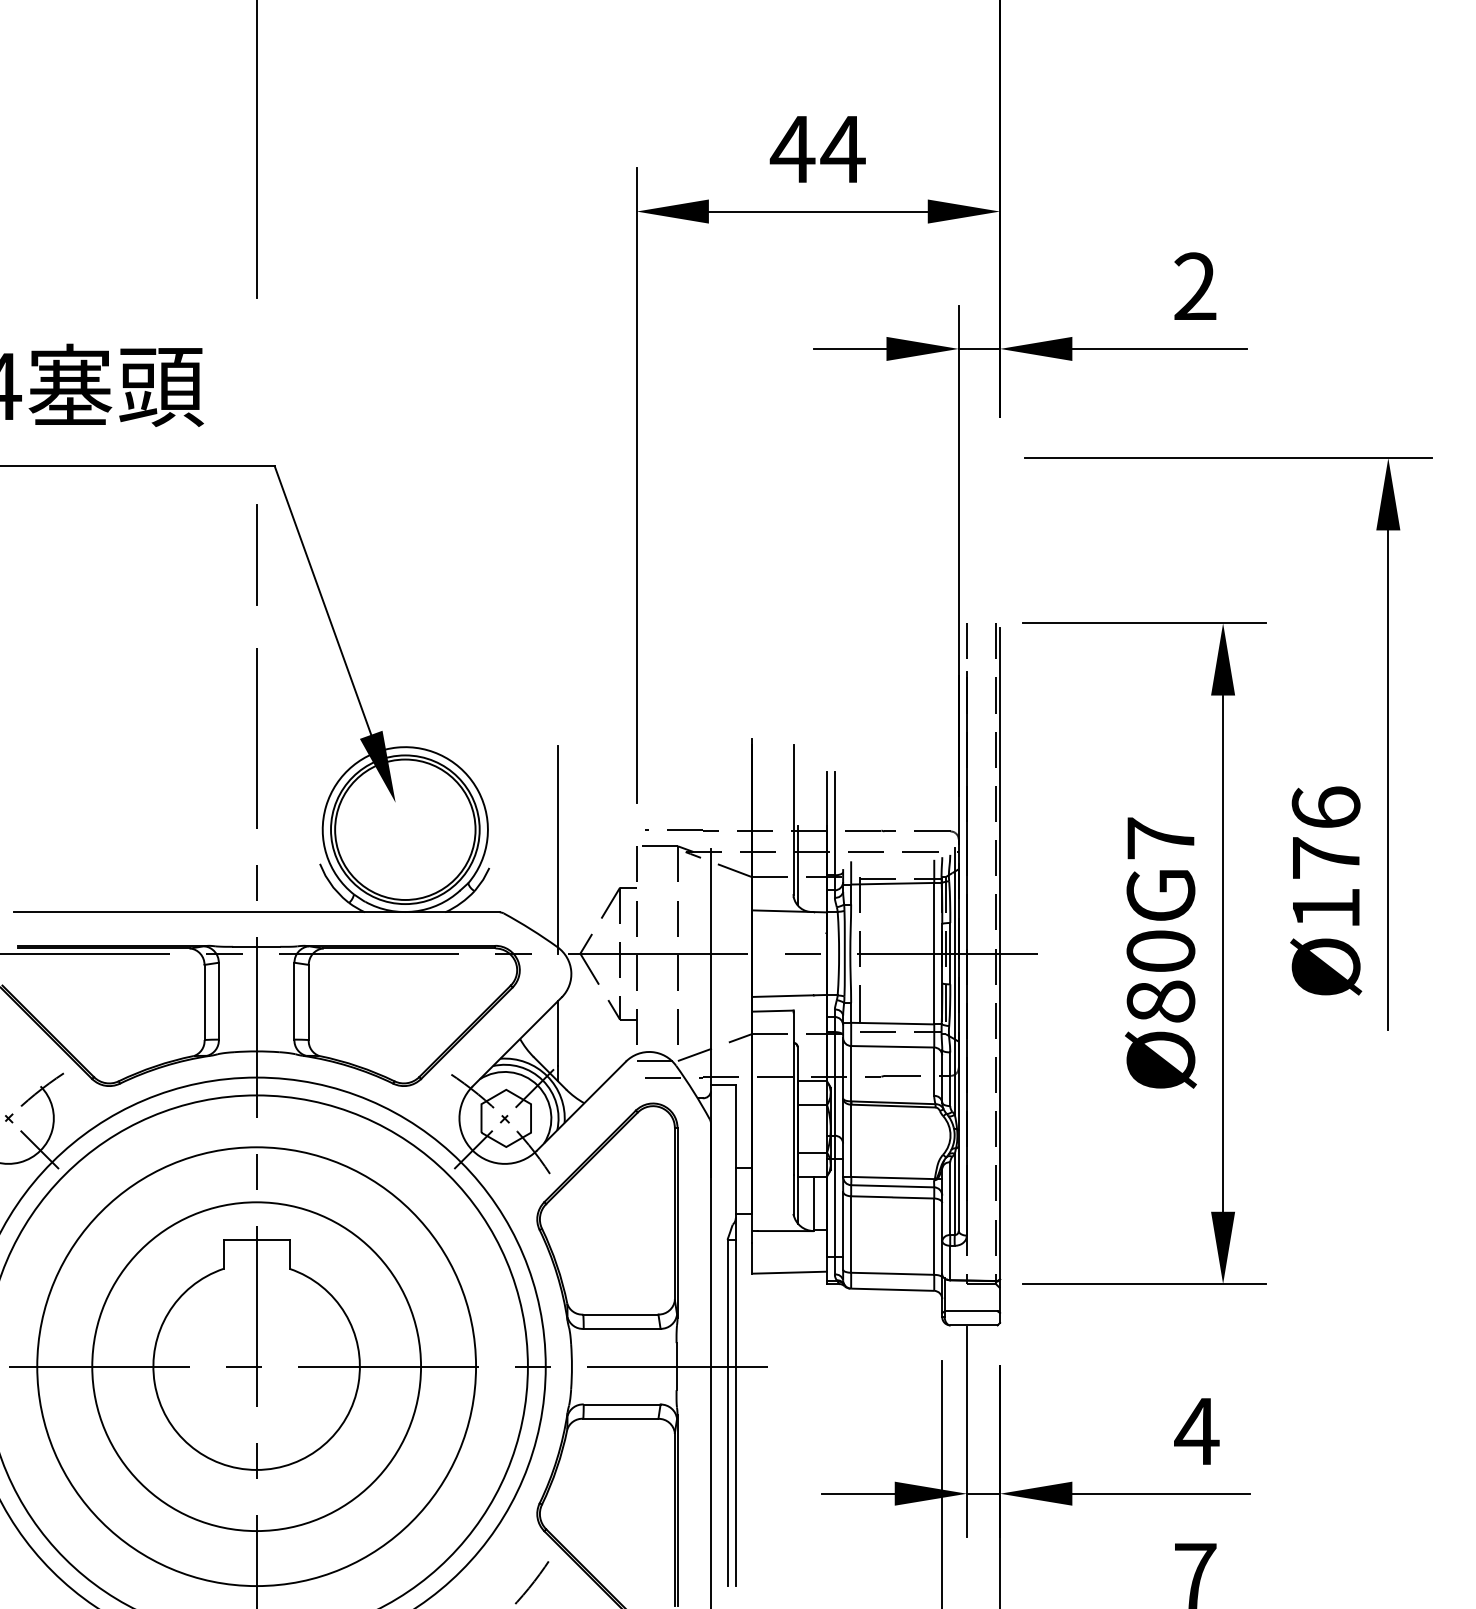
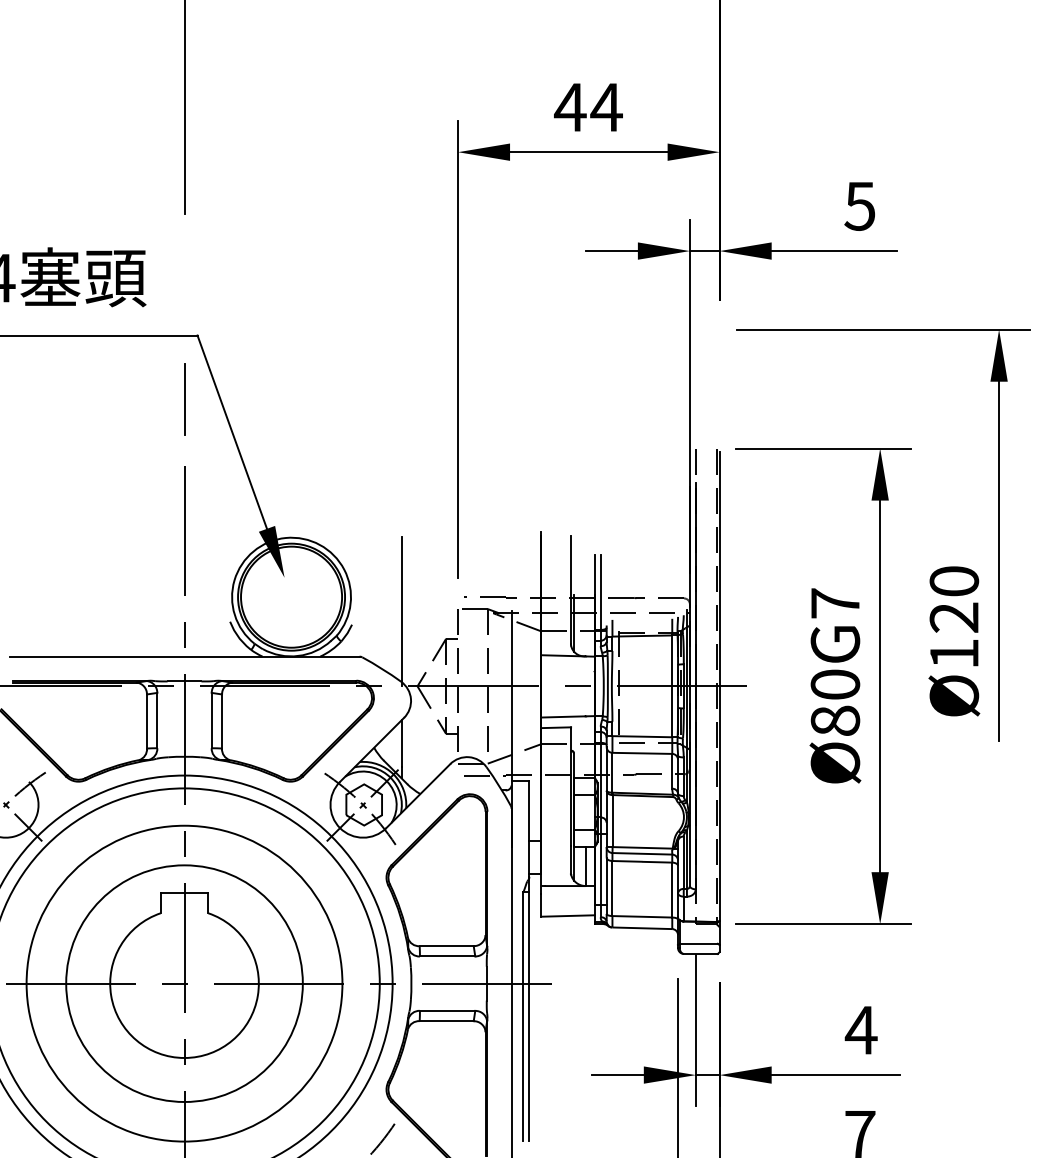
text: (1194, 286) -> (859, 206), 2 -> 5
text: (1325, 832) -> (953, 599), Ø176 -> Ø120

